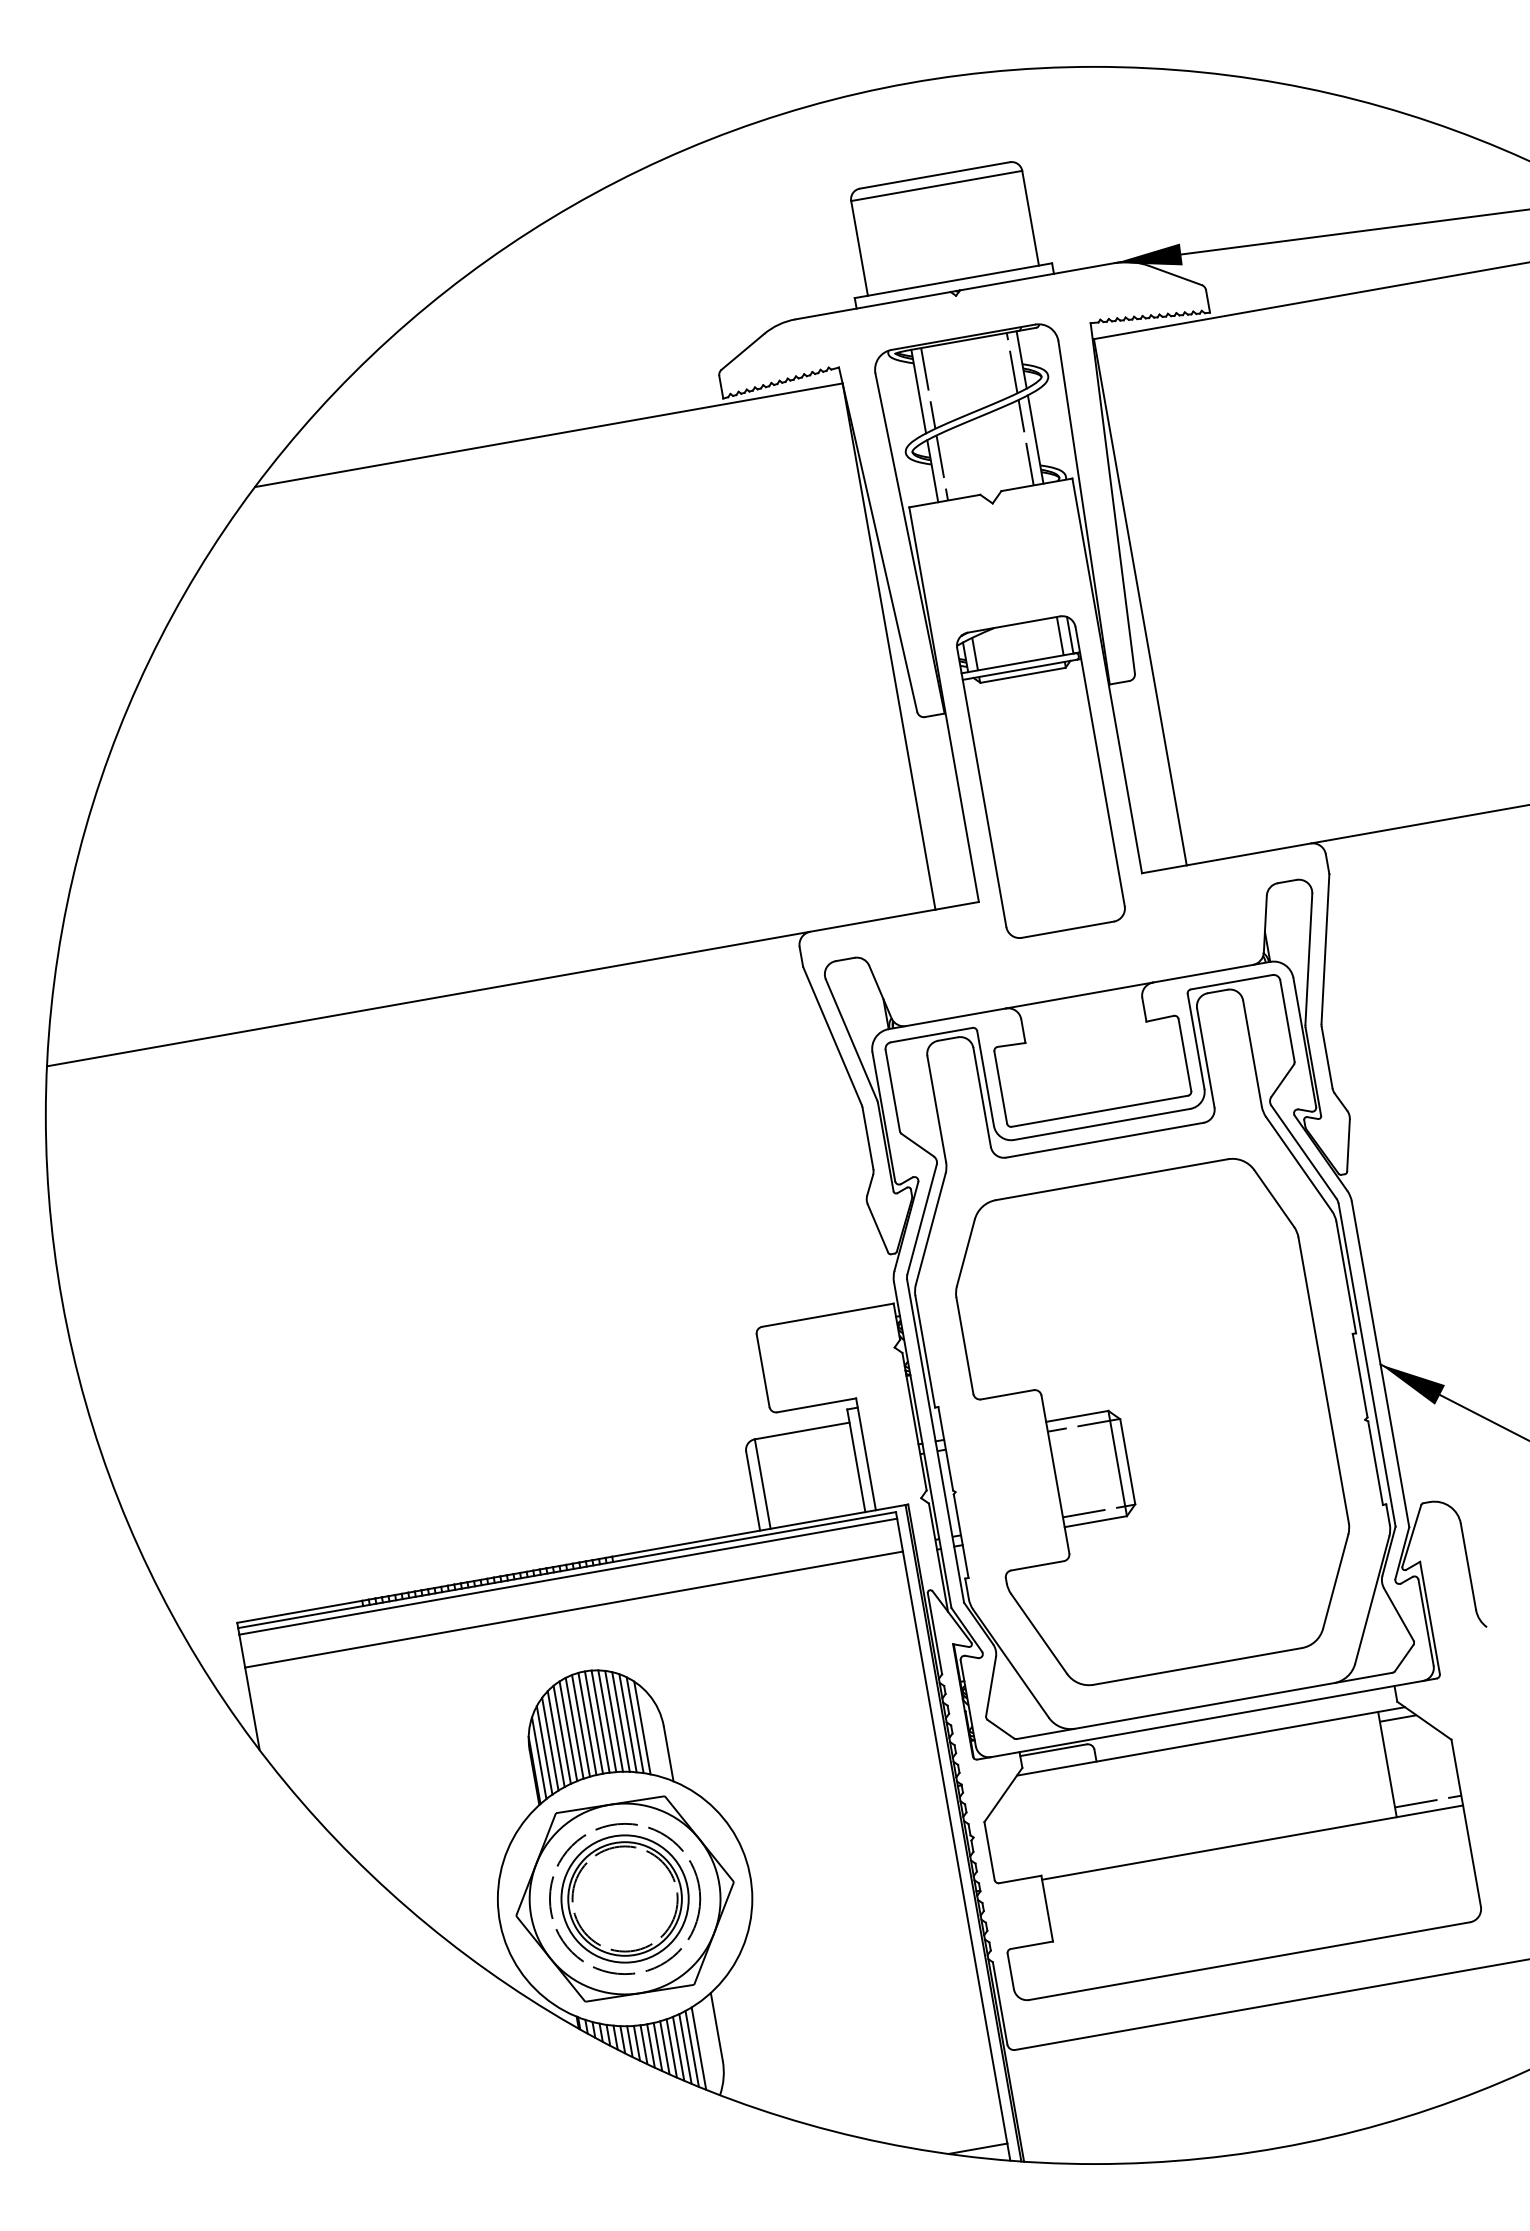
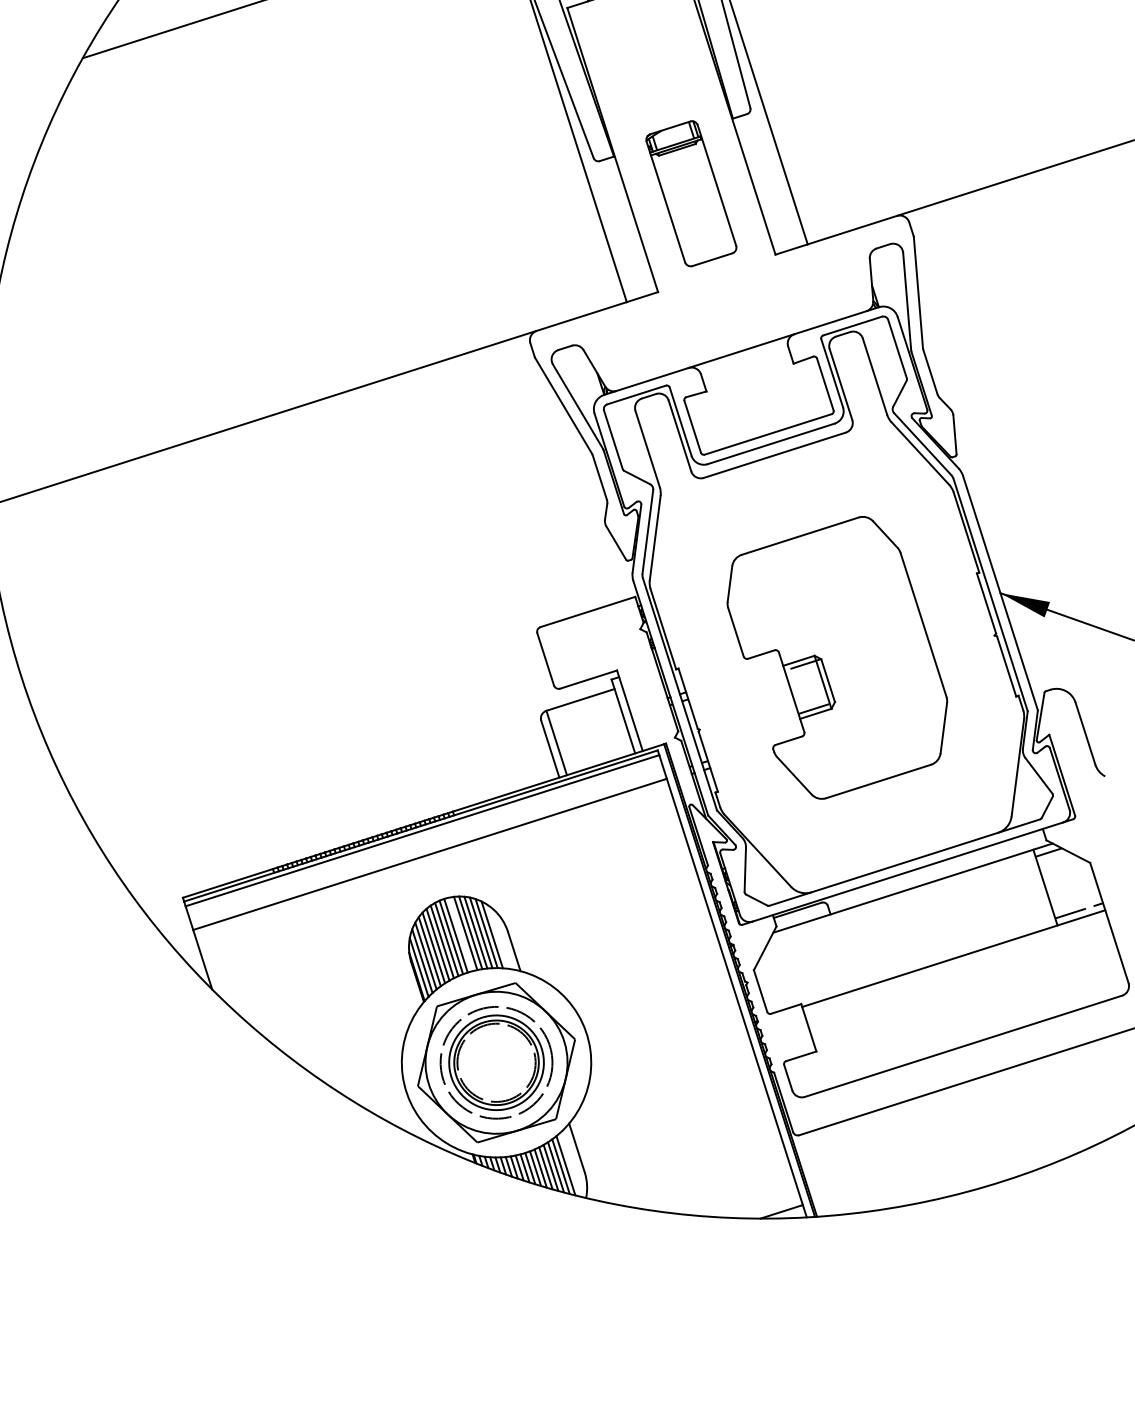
part: (1040, 776) -> (691, 193), size x0.6
part: (1152, 1422) -> (838, 658), size x0.7
line: (600, 1721) -> (460, 934), removed

